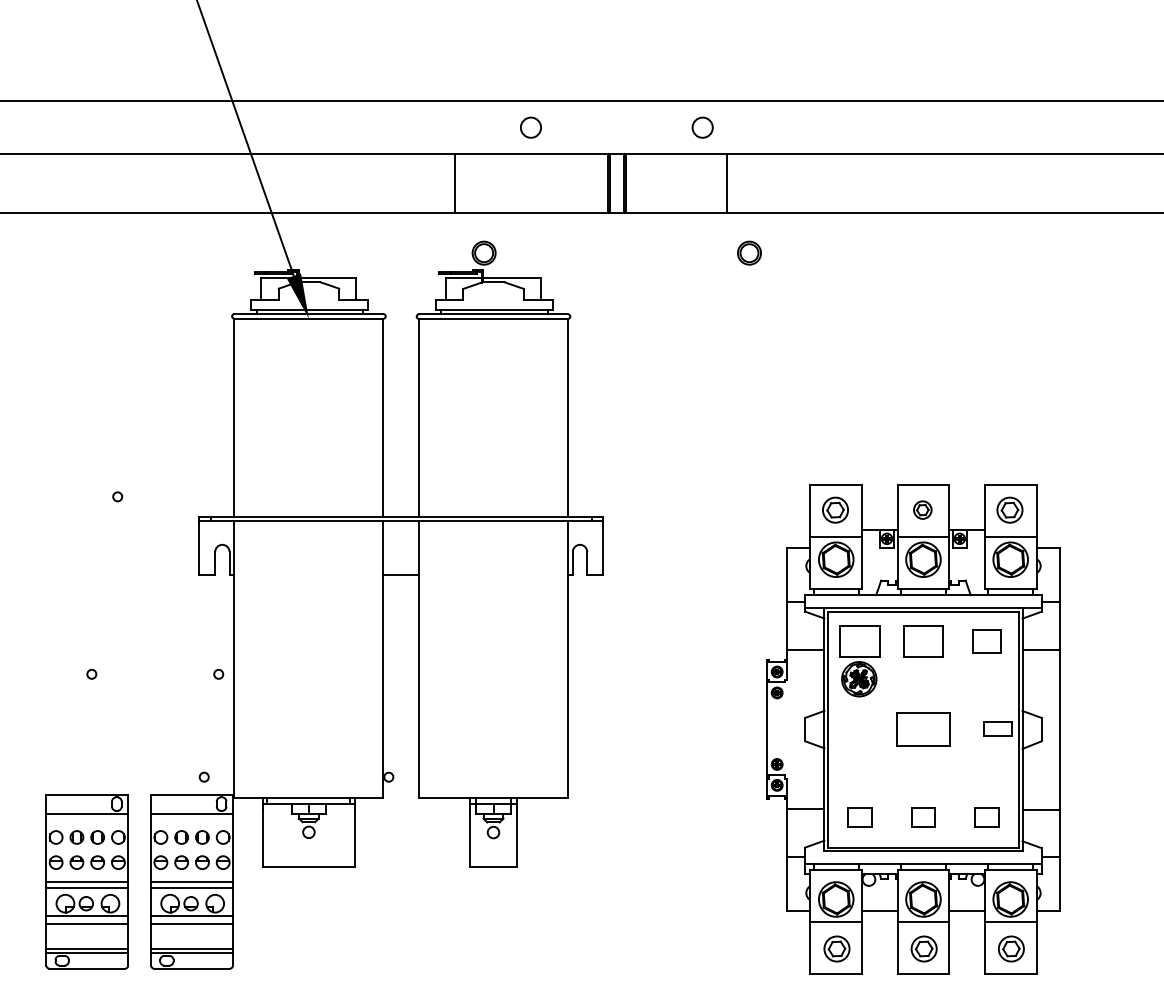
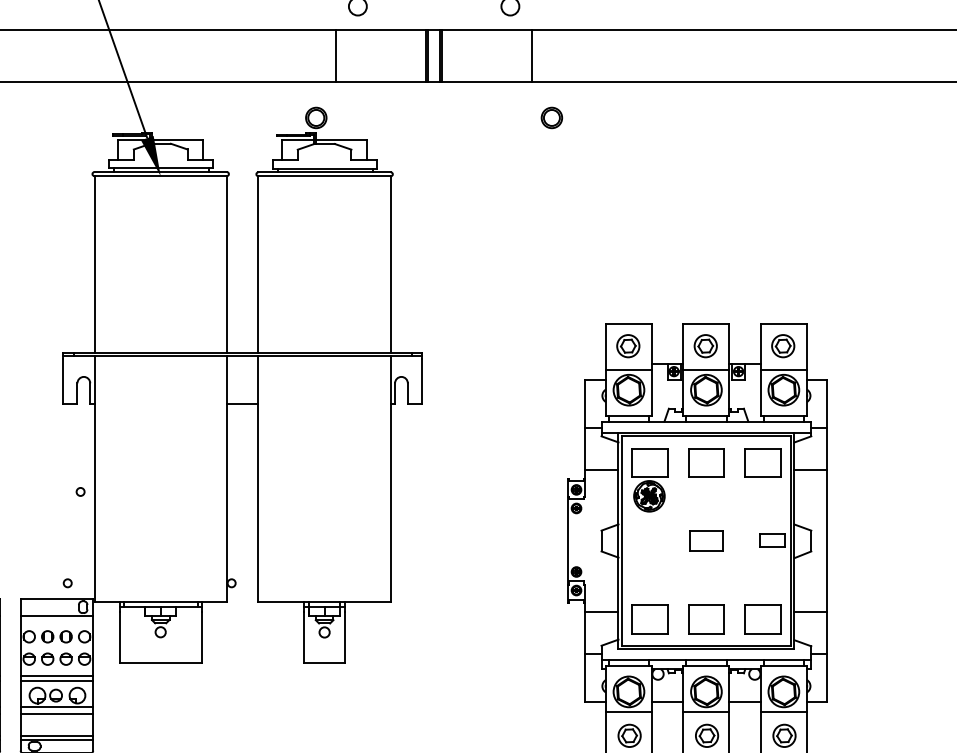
line: (454, 183) -> (336, 56), moved
part: (922, 509) -> (705, 345), size x1.43
part: (986, 641) -> (762, 462), size x1.43
part: (923, 729) -> (706, 540), size x0.71
part: (859, 817) -> (649, 619), size x1.67
part: (923, 817) -> (706, 619), size x1.67
part: (986, 817) -> (762, 619), size x1.67

